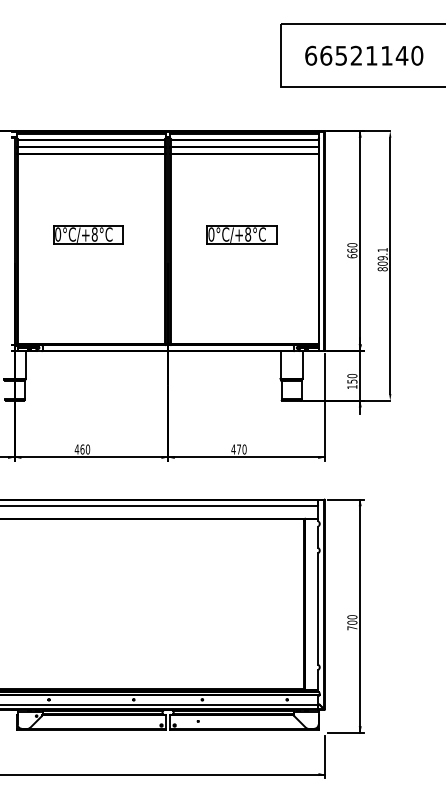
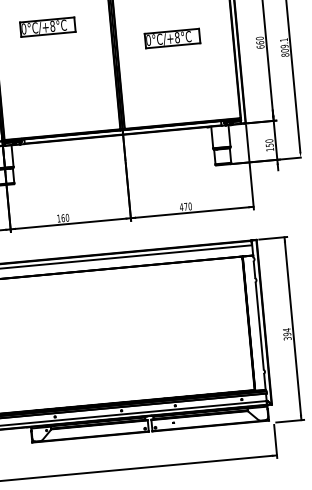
part: (88, 234) -> (47, 26), moved
text: (76, 449) -> (58, 218), 460 -> 160
text: (352, 622) -> (287, 334), 700 -> 394

